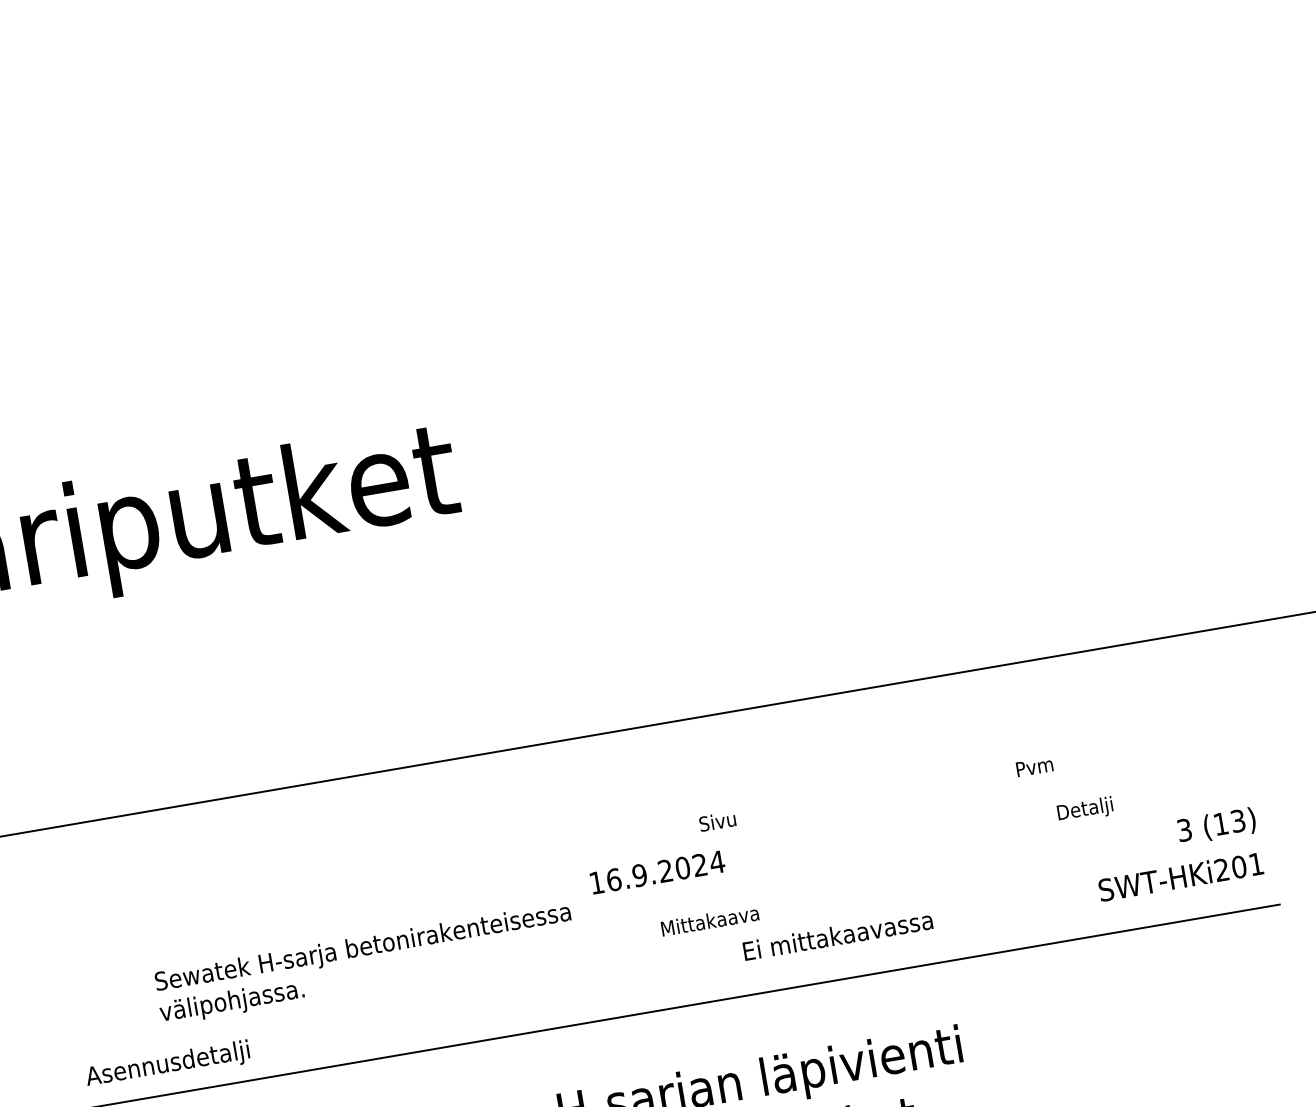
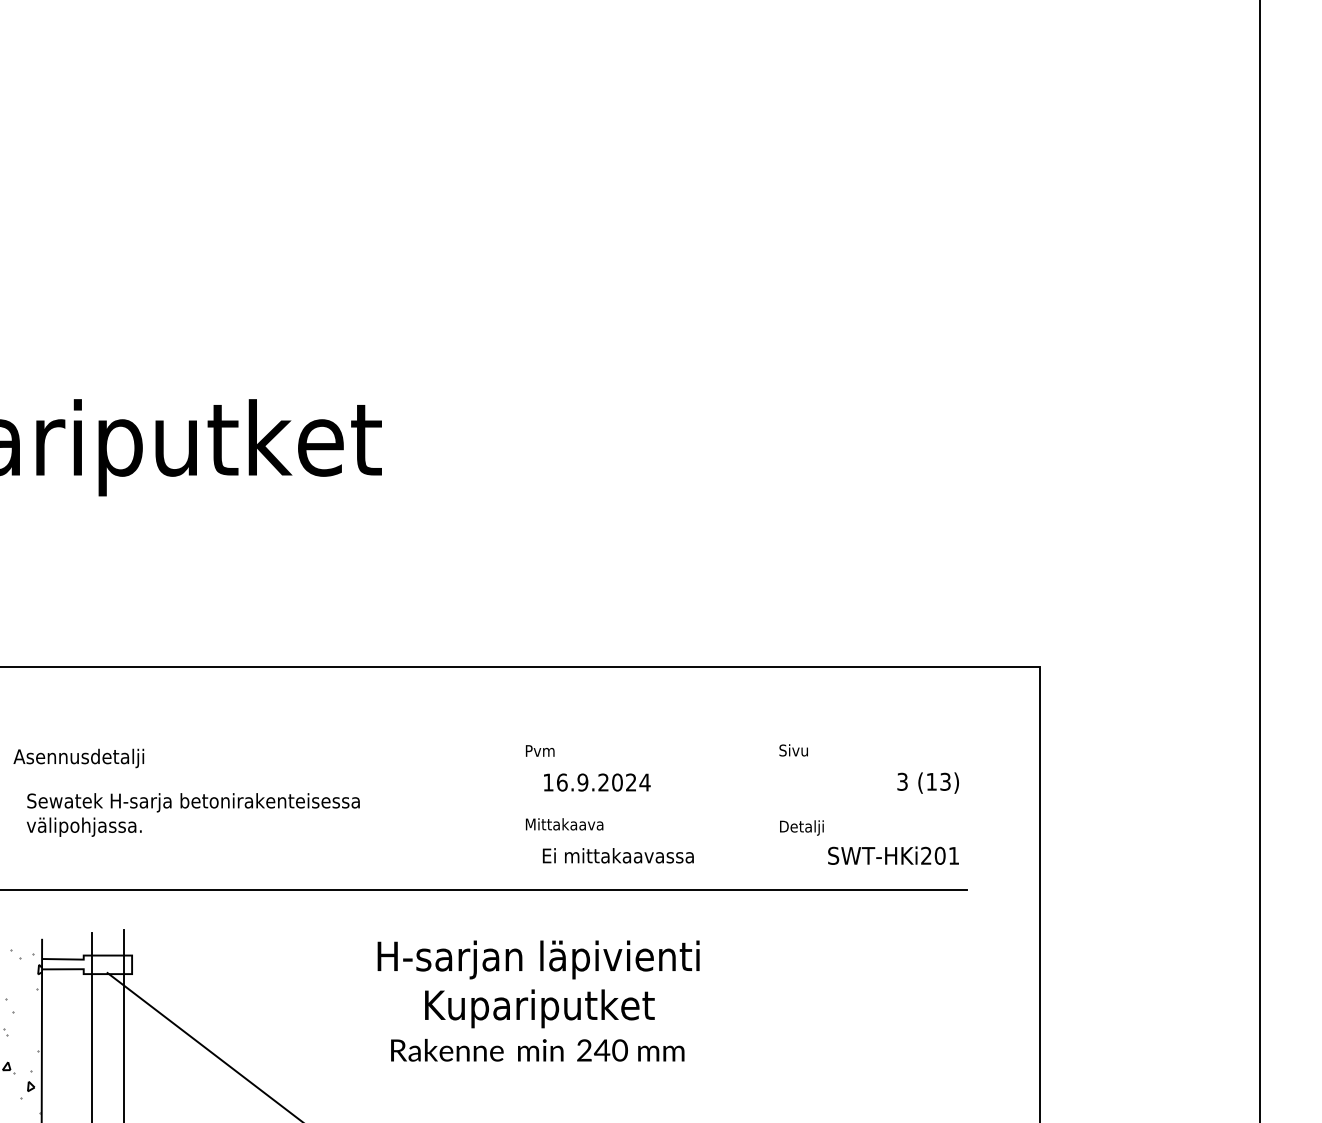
text: (1033, 767) -> (793, 750), Pvm -> Sivu
text: (1084, 809) -> (801, 827), moved
text: (717, 821) -> (539, 750), Sivu -> Pvm
text: (1215, 825) -> (927, 782), moved
text: (657, 872) -> (597, 782), moved
text: (709, 921) -> (564, 824), moved
text: (365, 963) -> (193, 814), moved
text: (167, 1065) -> (78, 758), moved

